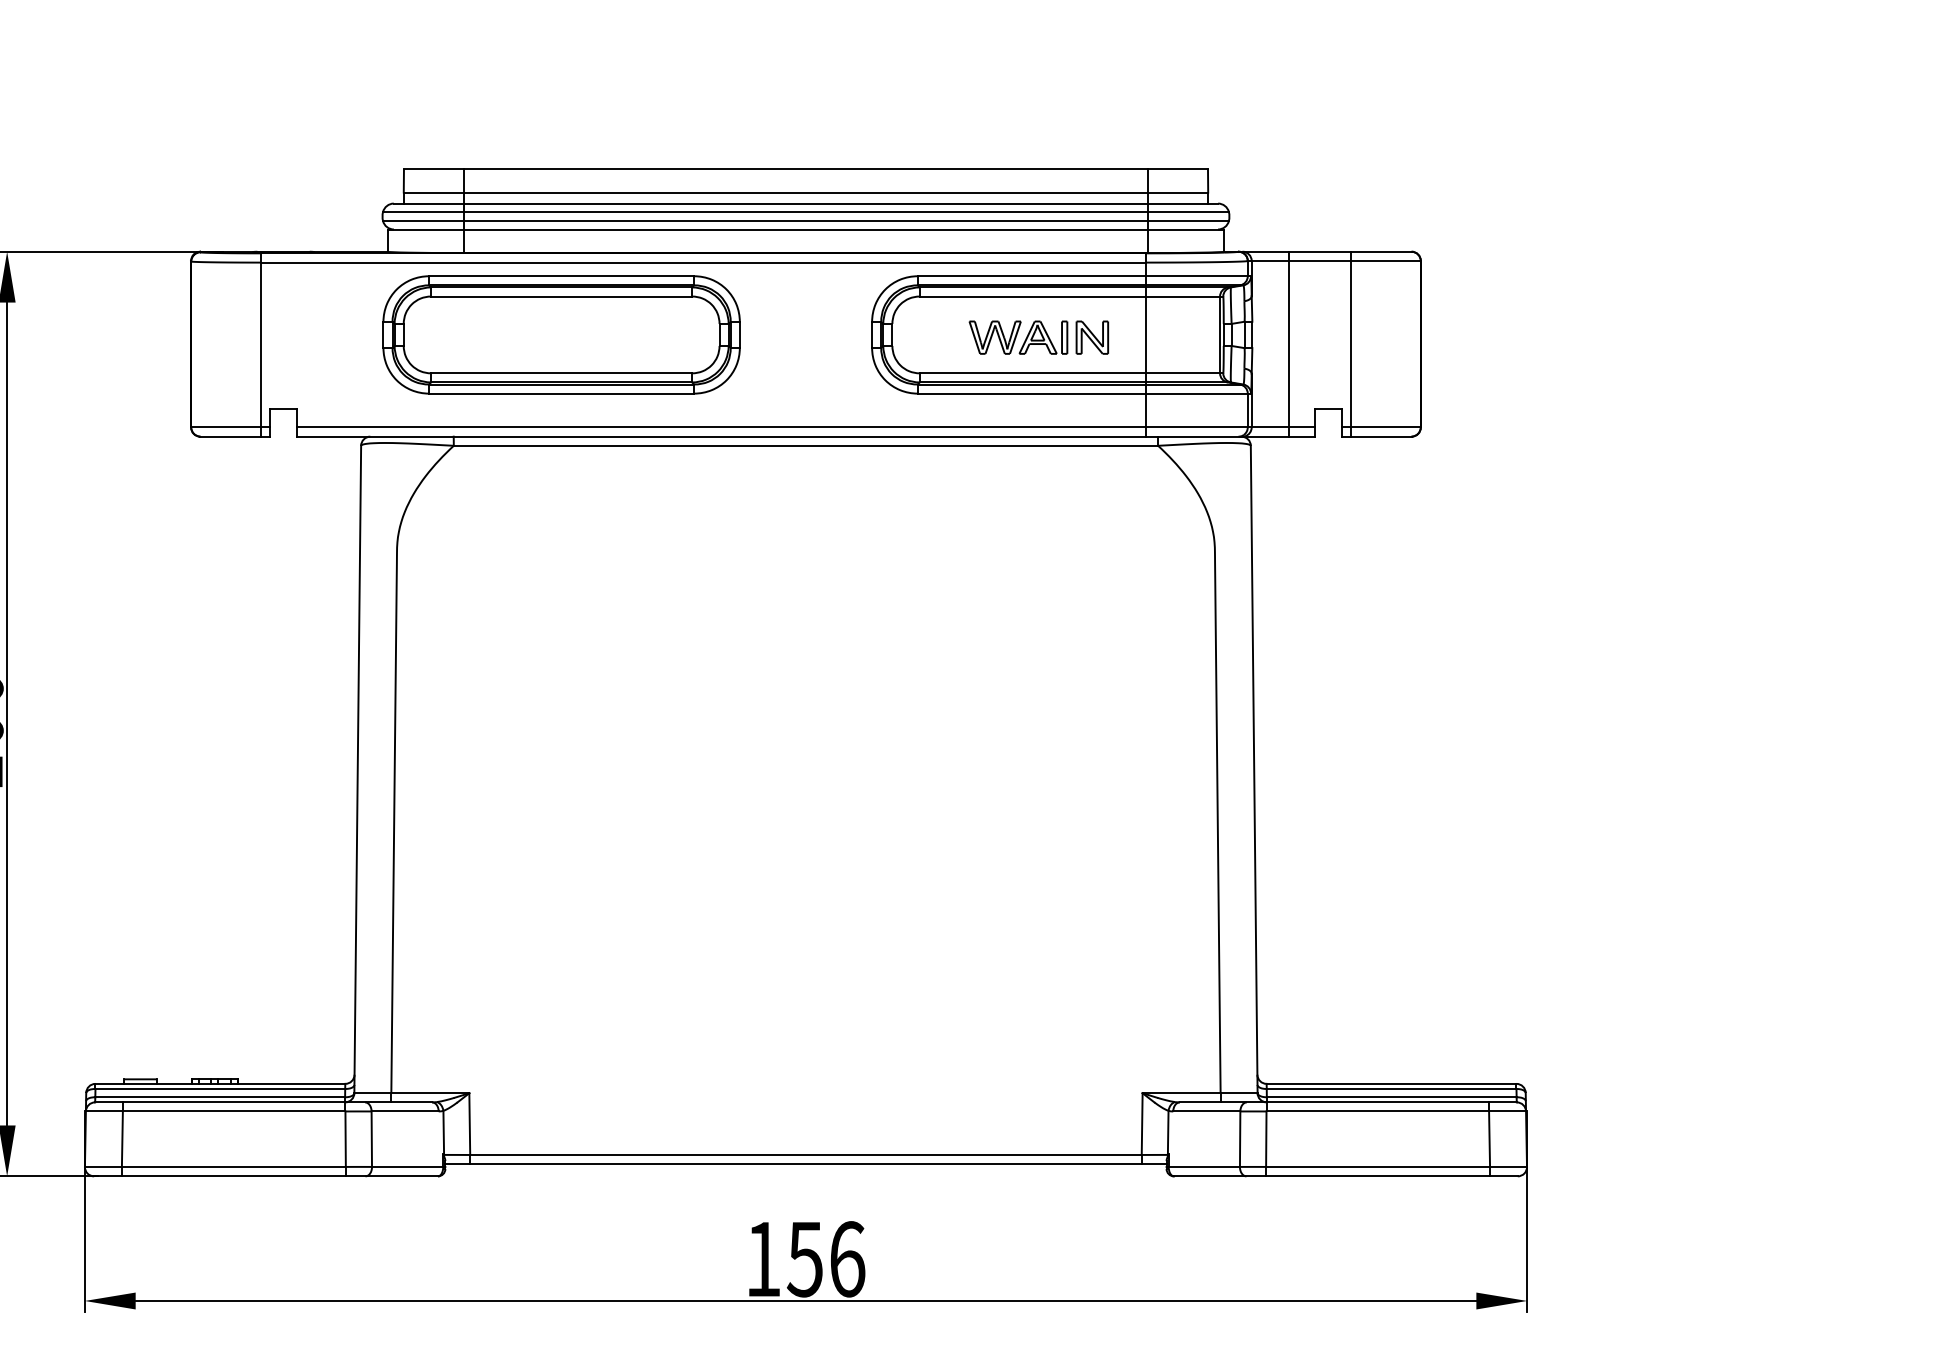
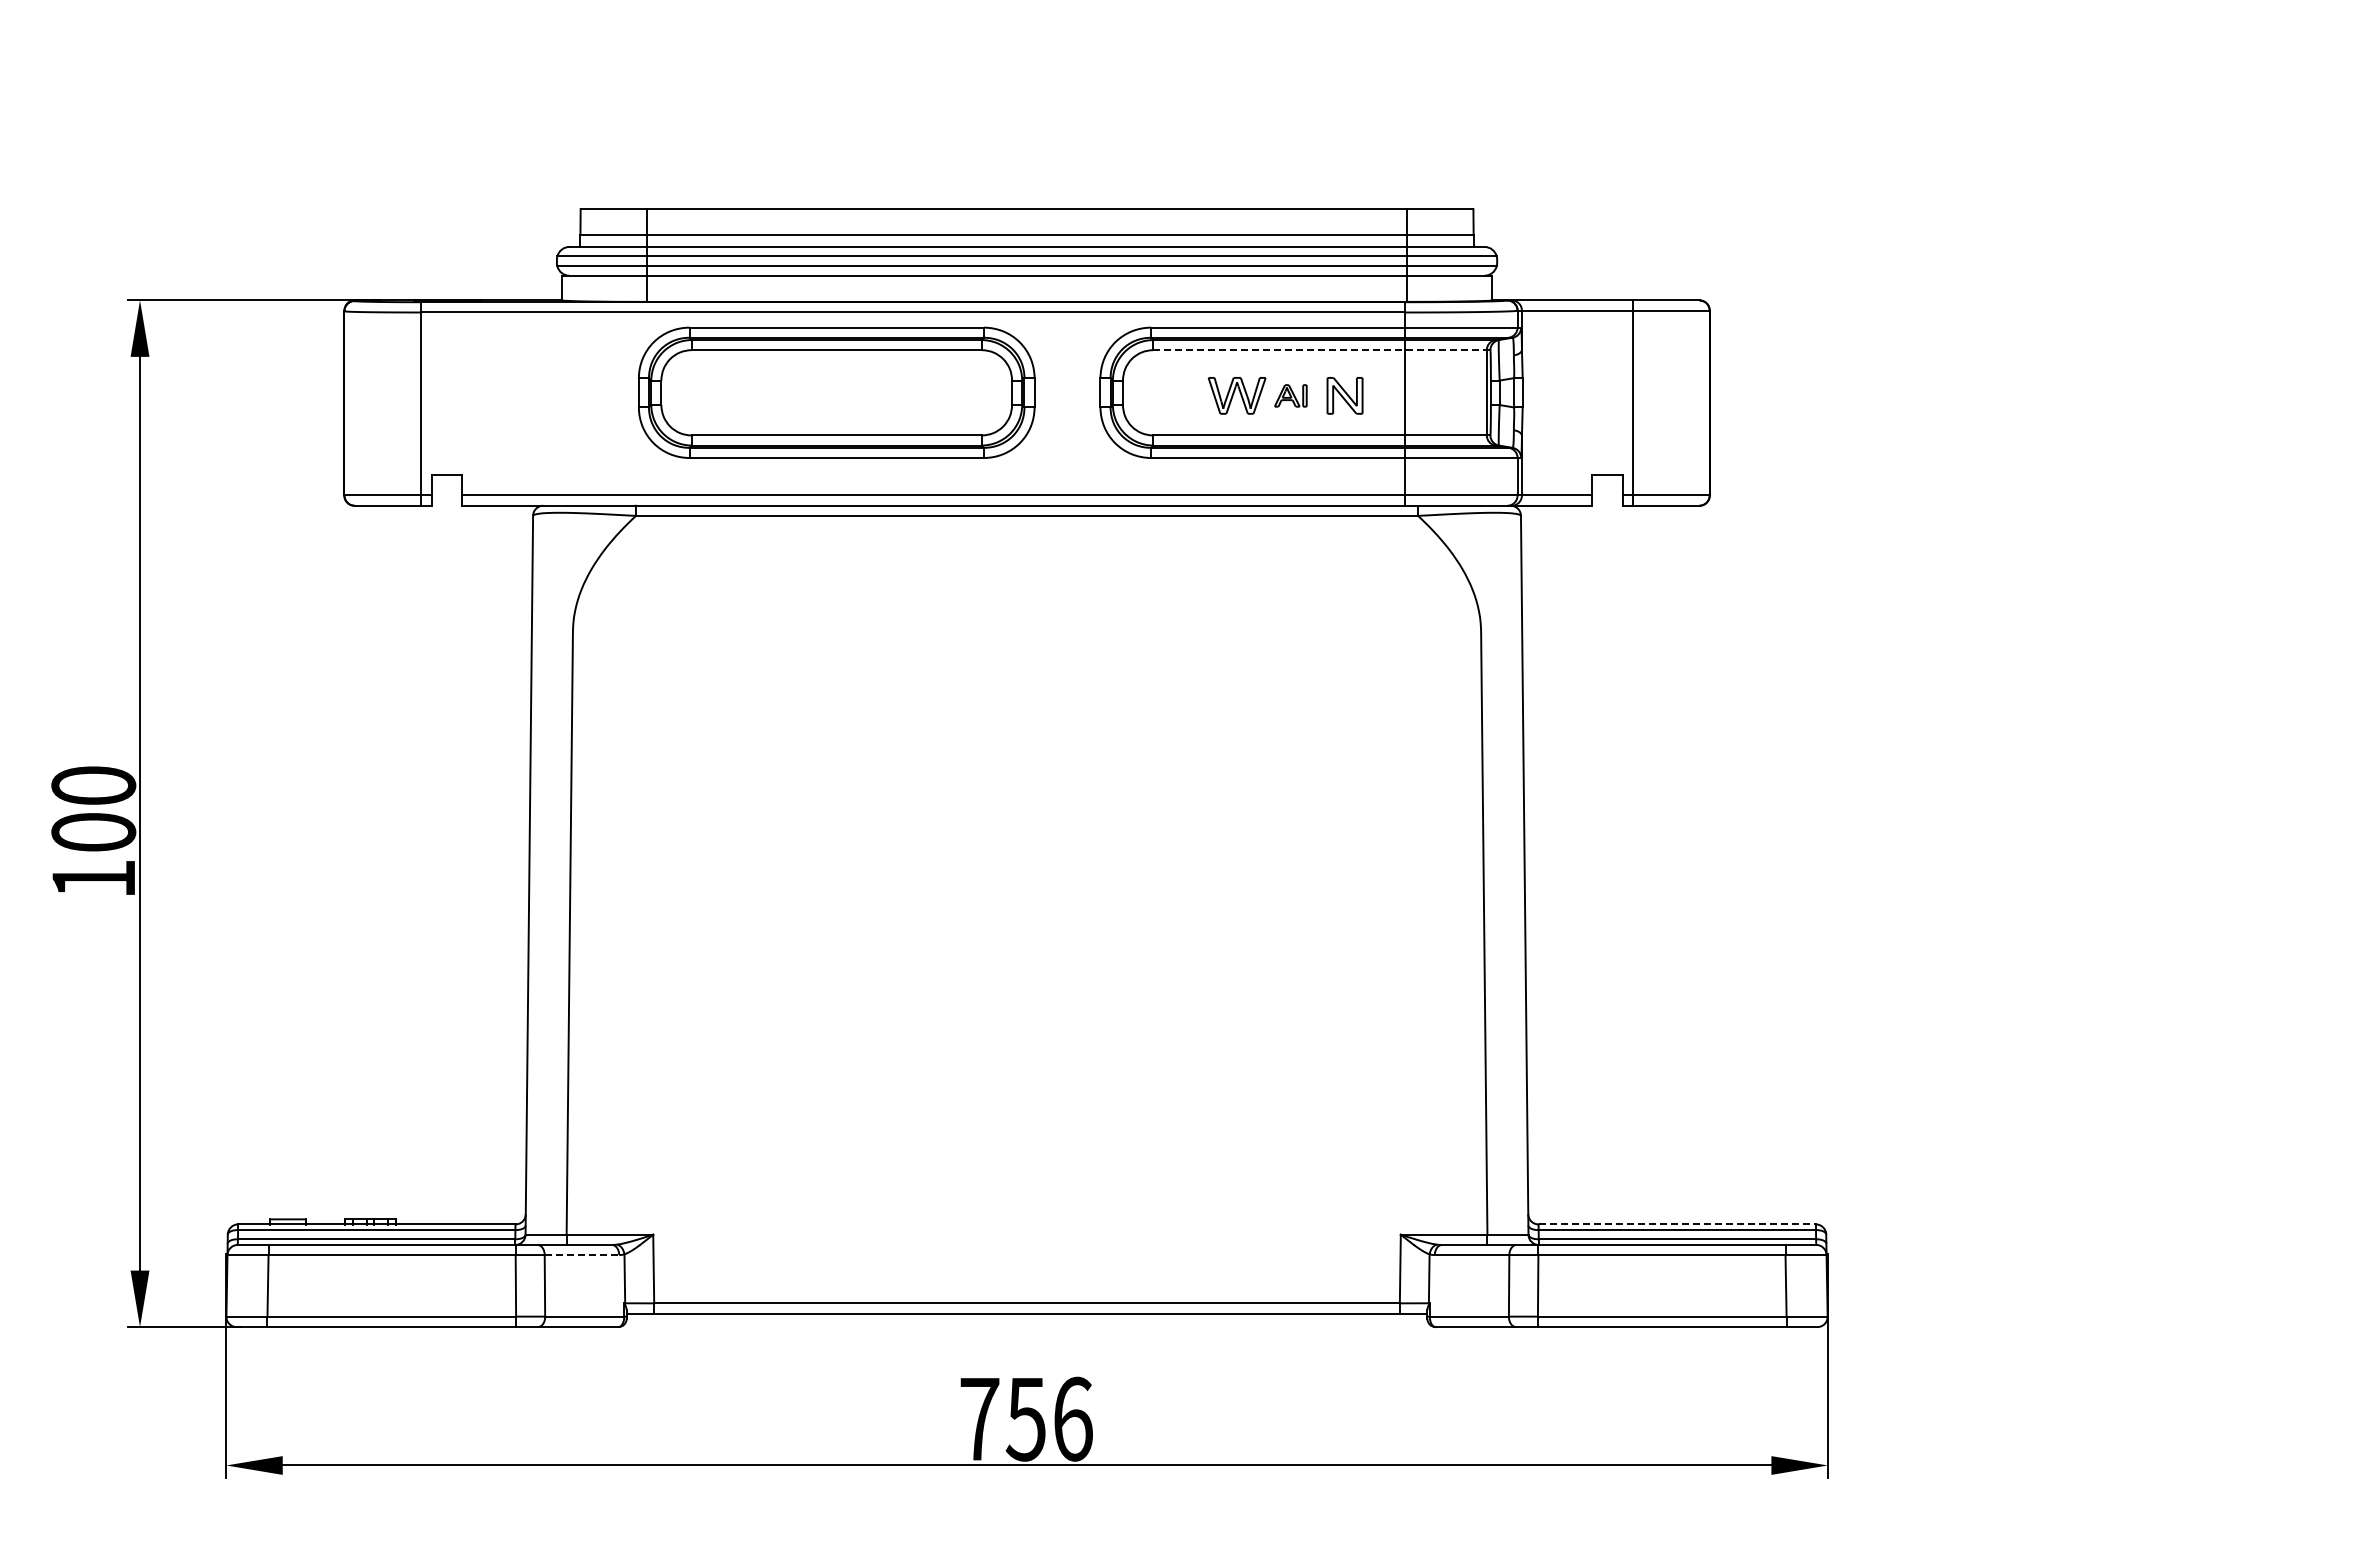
line: (1071, 296) -> (1321, 350), solid -> dashed
part: (561, 334) -> (836, 392), moved
part: (1043, 337) -> (1290, 395), size x0.6
line: (1289, 343) -> (1563, 402), removed
line: (1391, 1083) -> (1677, 1224), solid -> dashed
line: (405, 1111) -> (582, 1255), solid -> dashed
text: (763, 1259) -> (979, 1419), 156 -> 756

